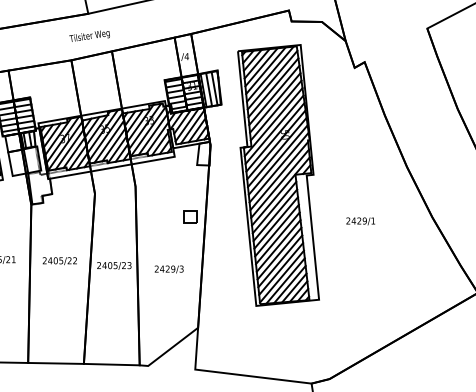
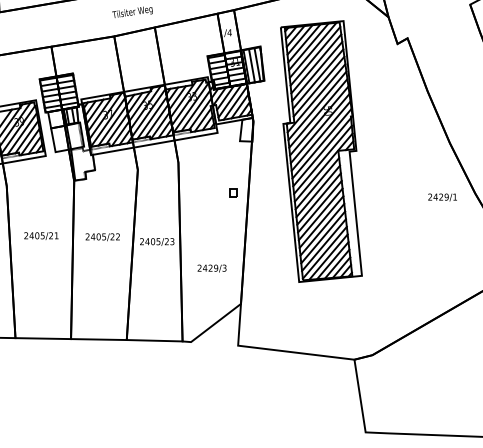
part: (189, 216) -> (232, 192), size x0.6
text: (360, 221) -> (442, 197), moved
text: (168, 269) -> (211, 268), moved

